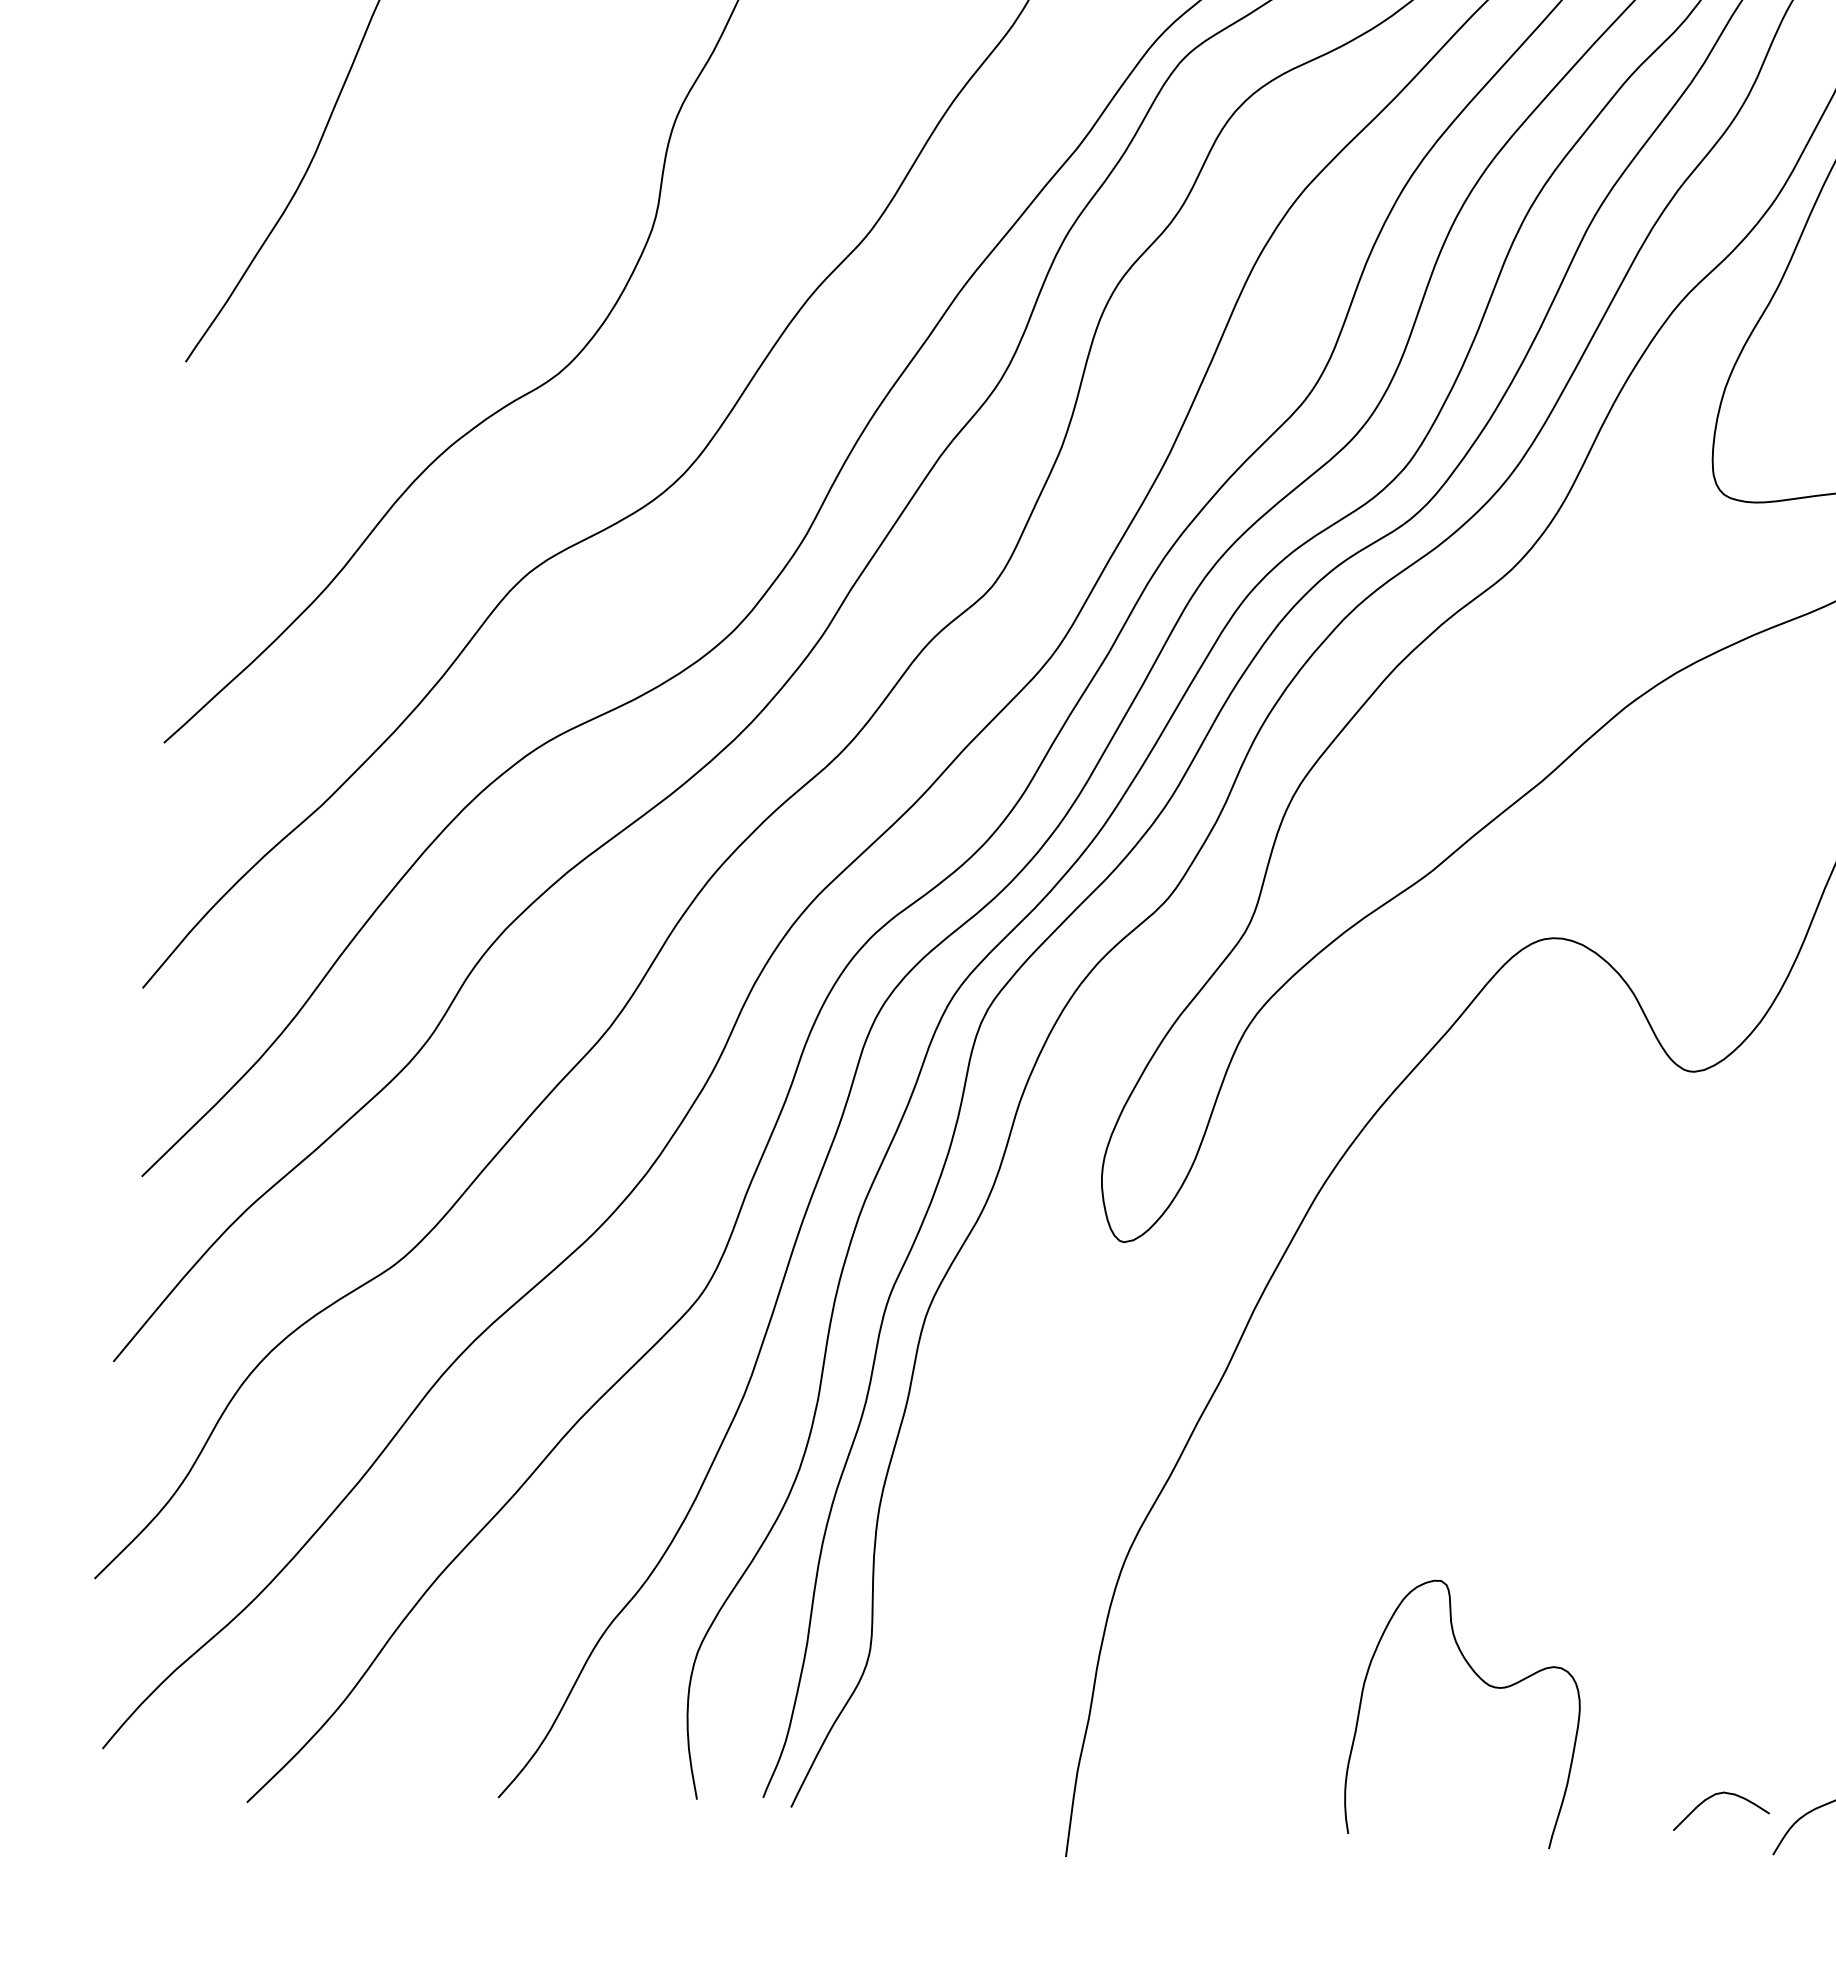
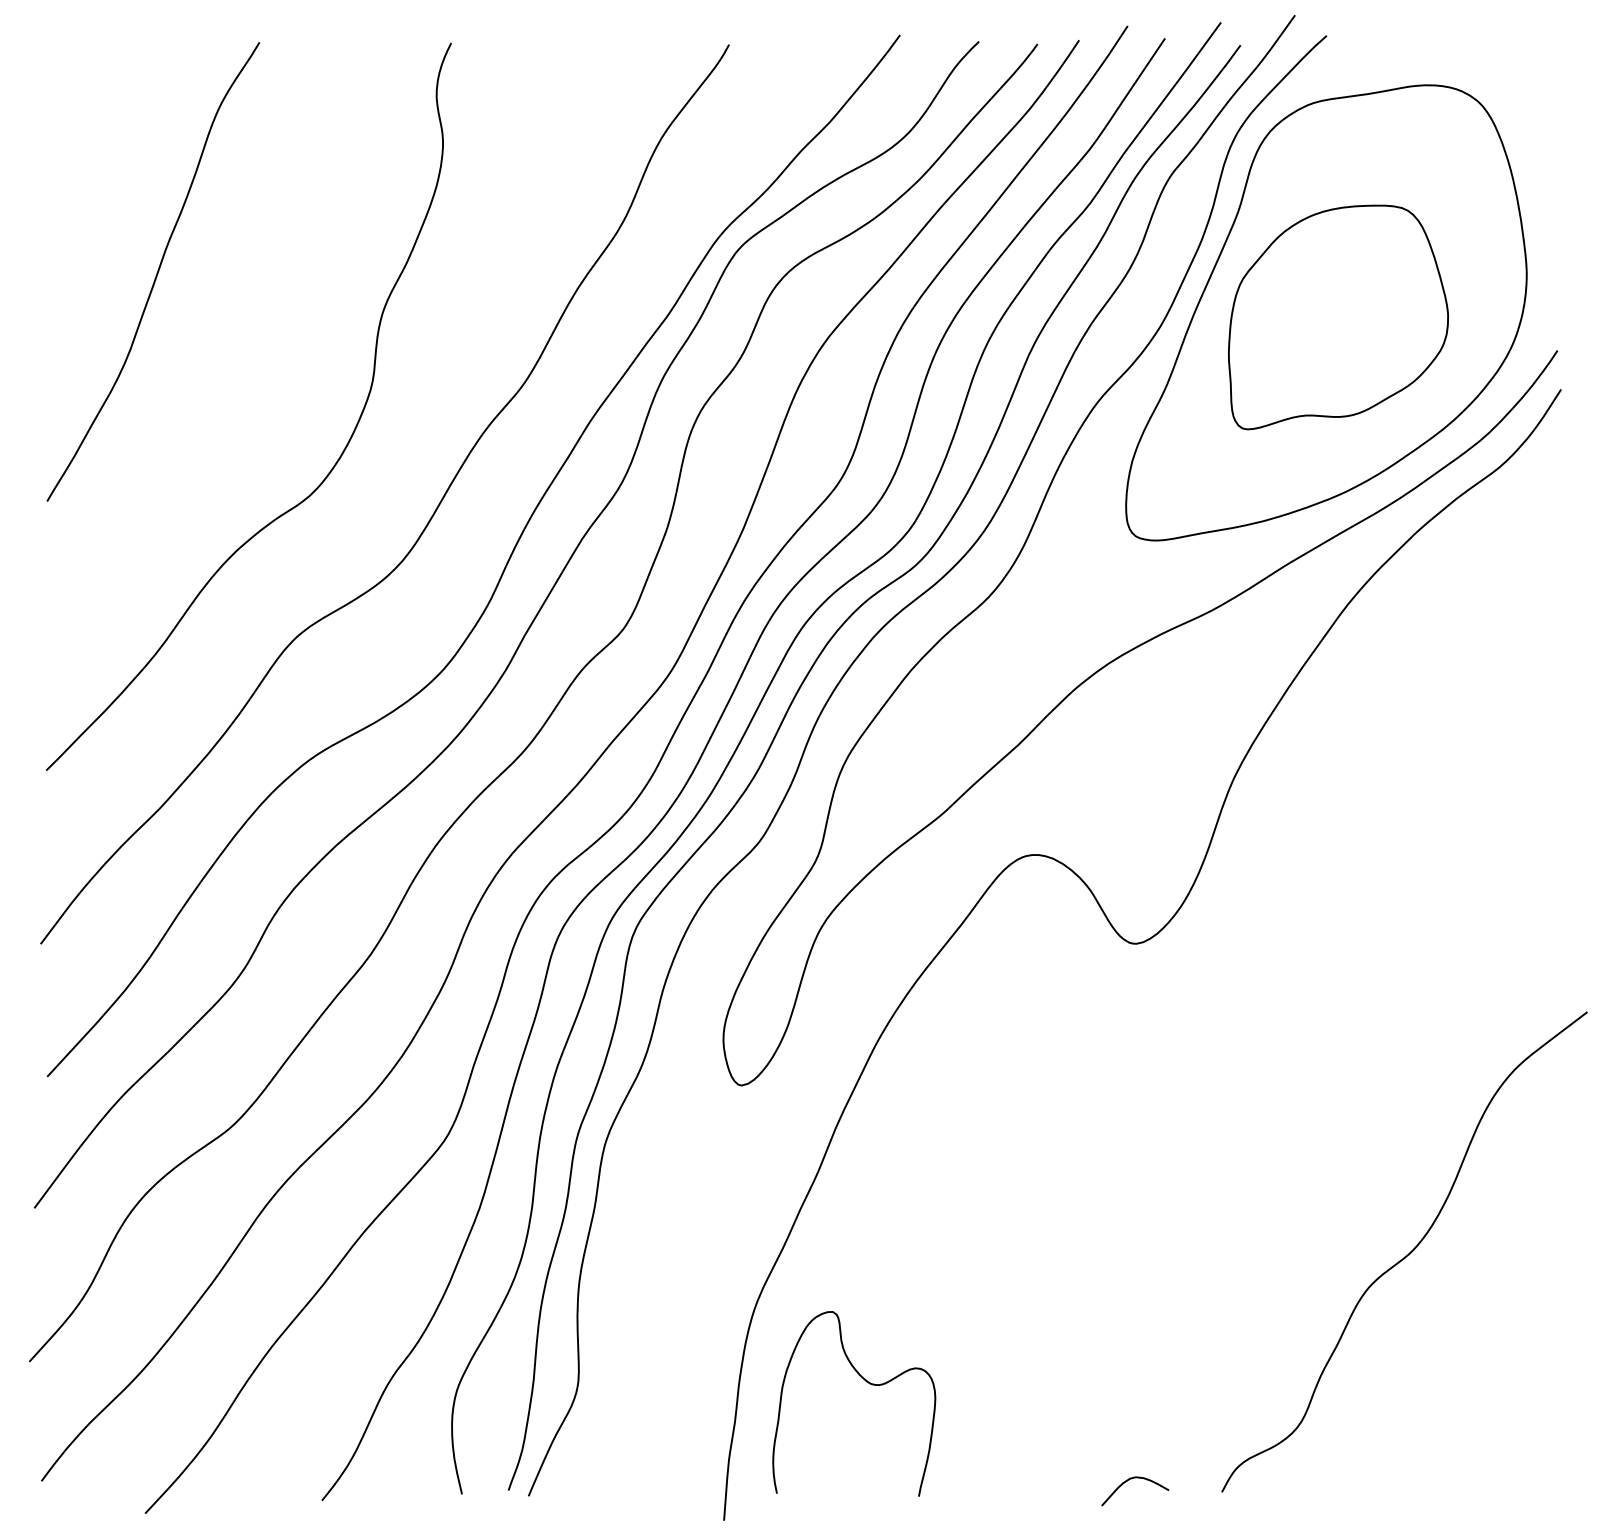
curve: (1483, 1683) -> (866, 1382), moved
curve: (1714, 1796) -> (1129, 1480), moved

